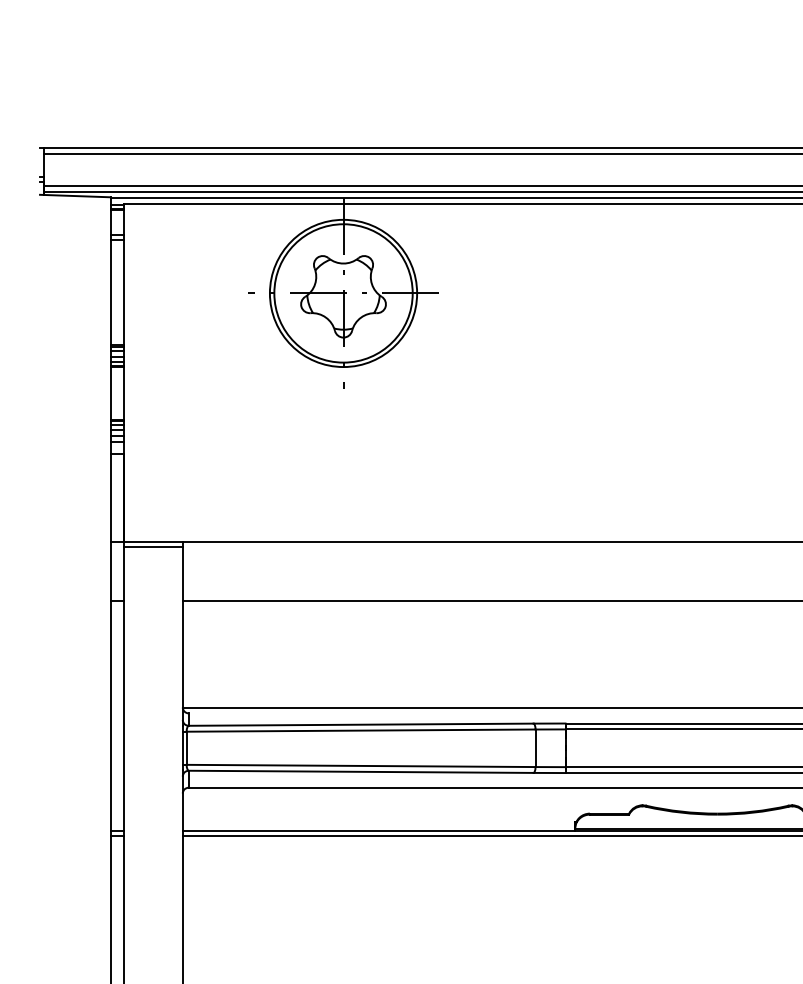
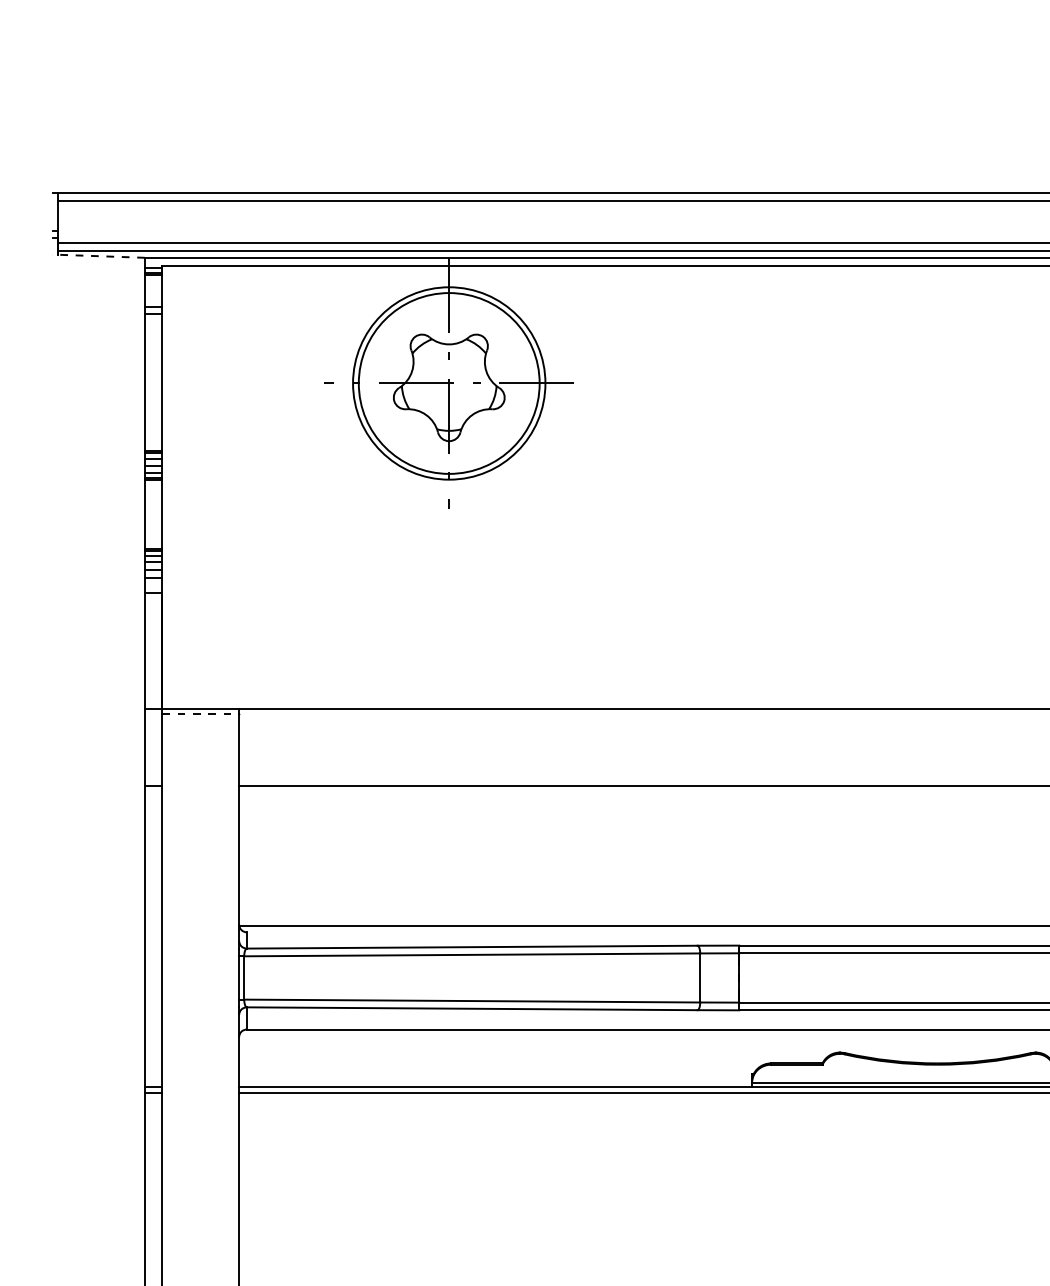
line: (75, 196) -> (98, 256), solid -> dashed
line: (153, 546) -> (201, 714), solid -> dashed

